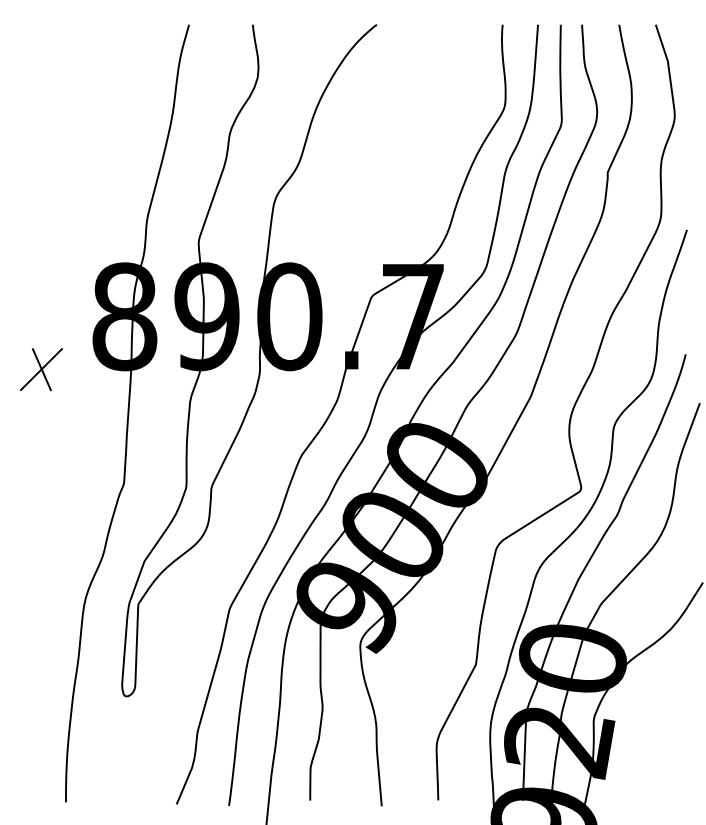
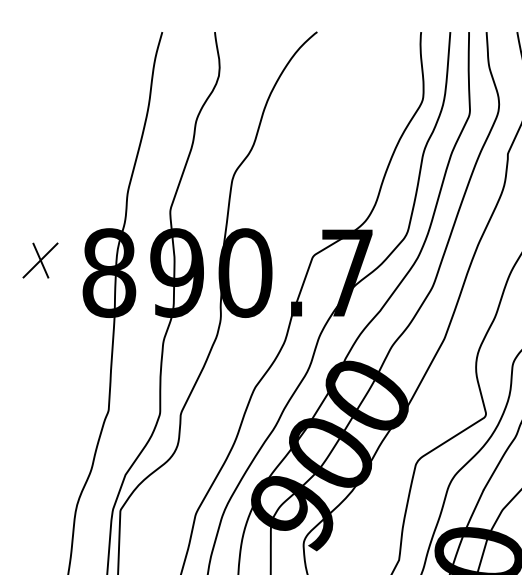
part: (41, 369) -> (40, 260), moved

